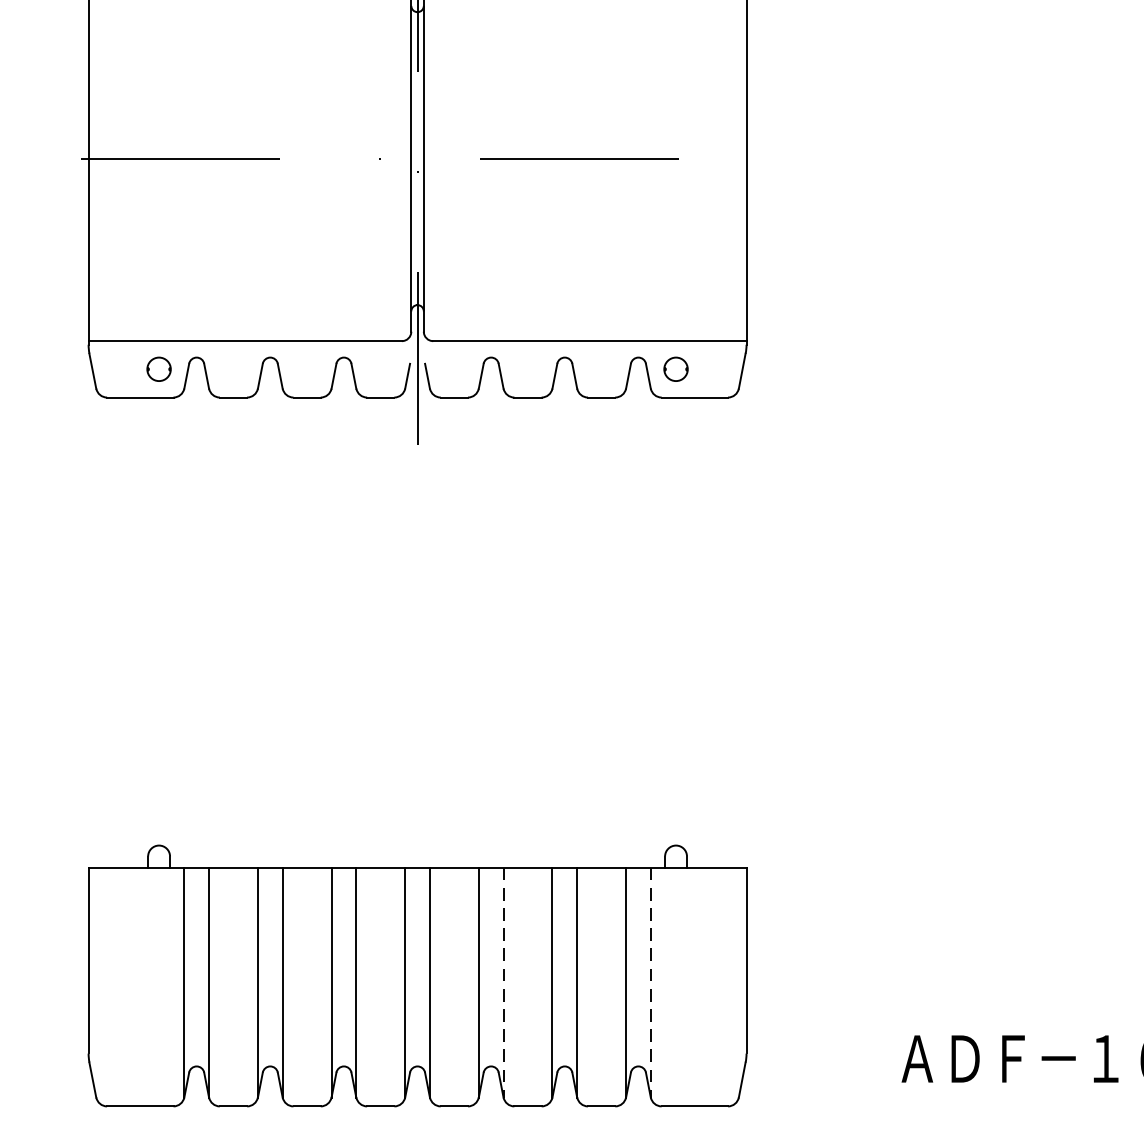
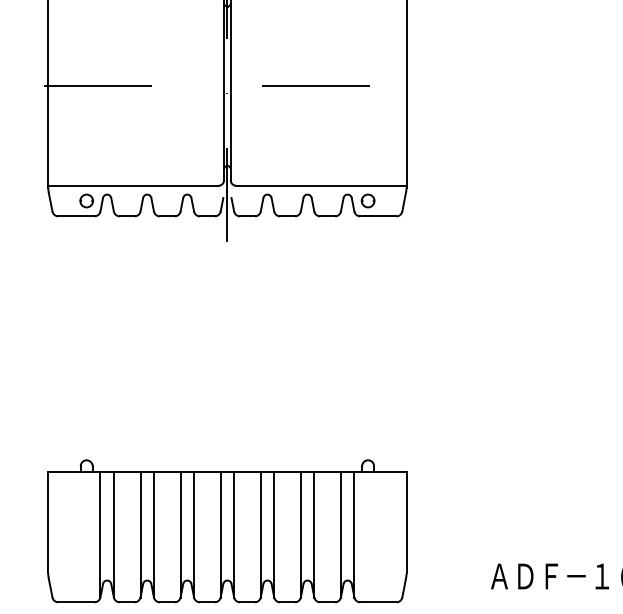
line: (504, 981) -> (274, 534), dashed -> solid
line: (650, 981) -> (354, 534), dashed -> solid

